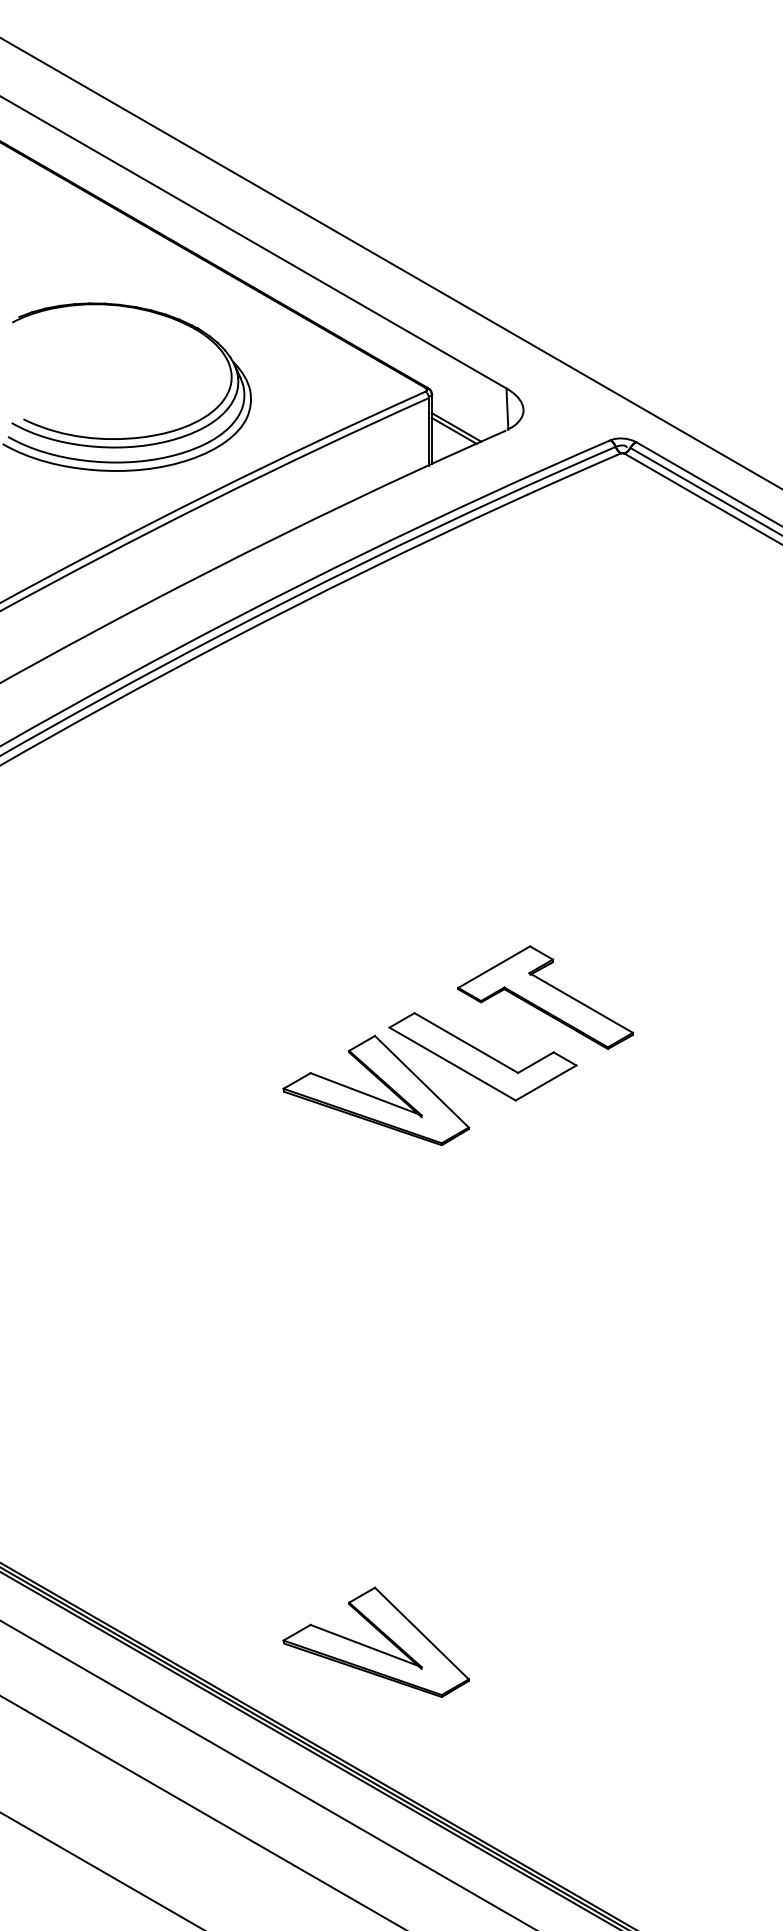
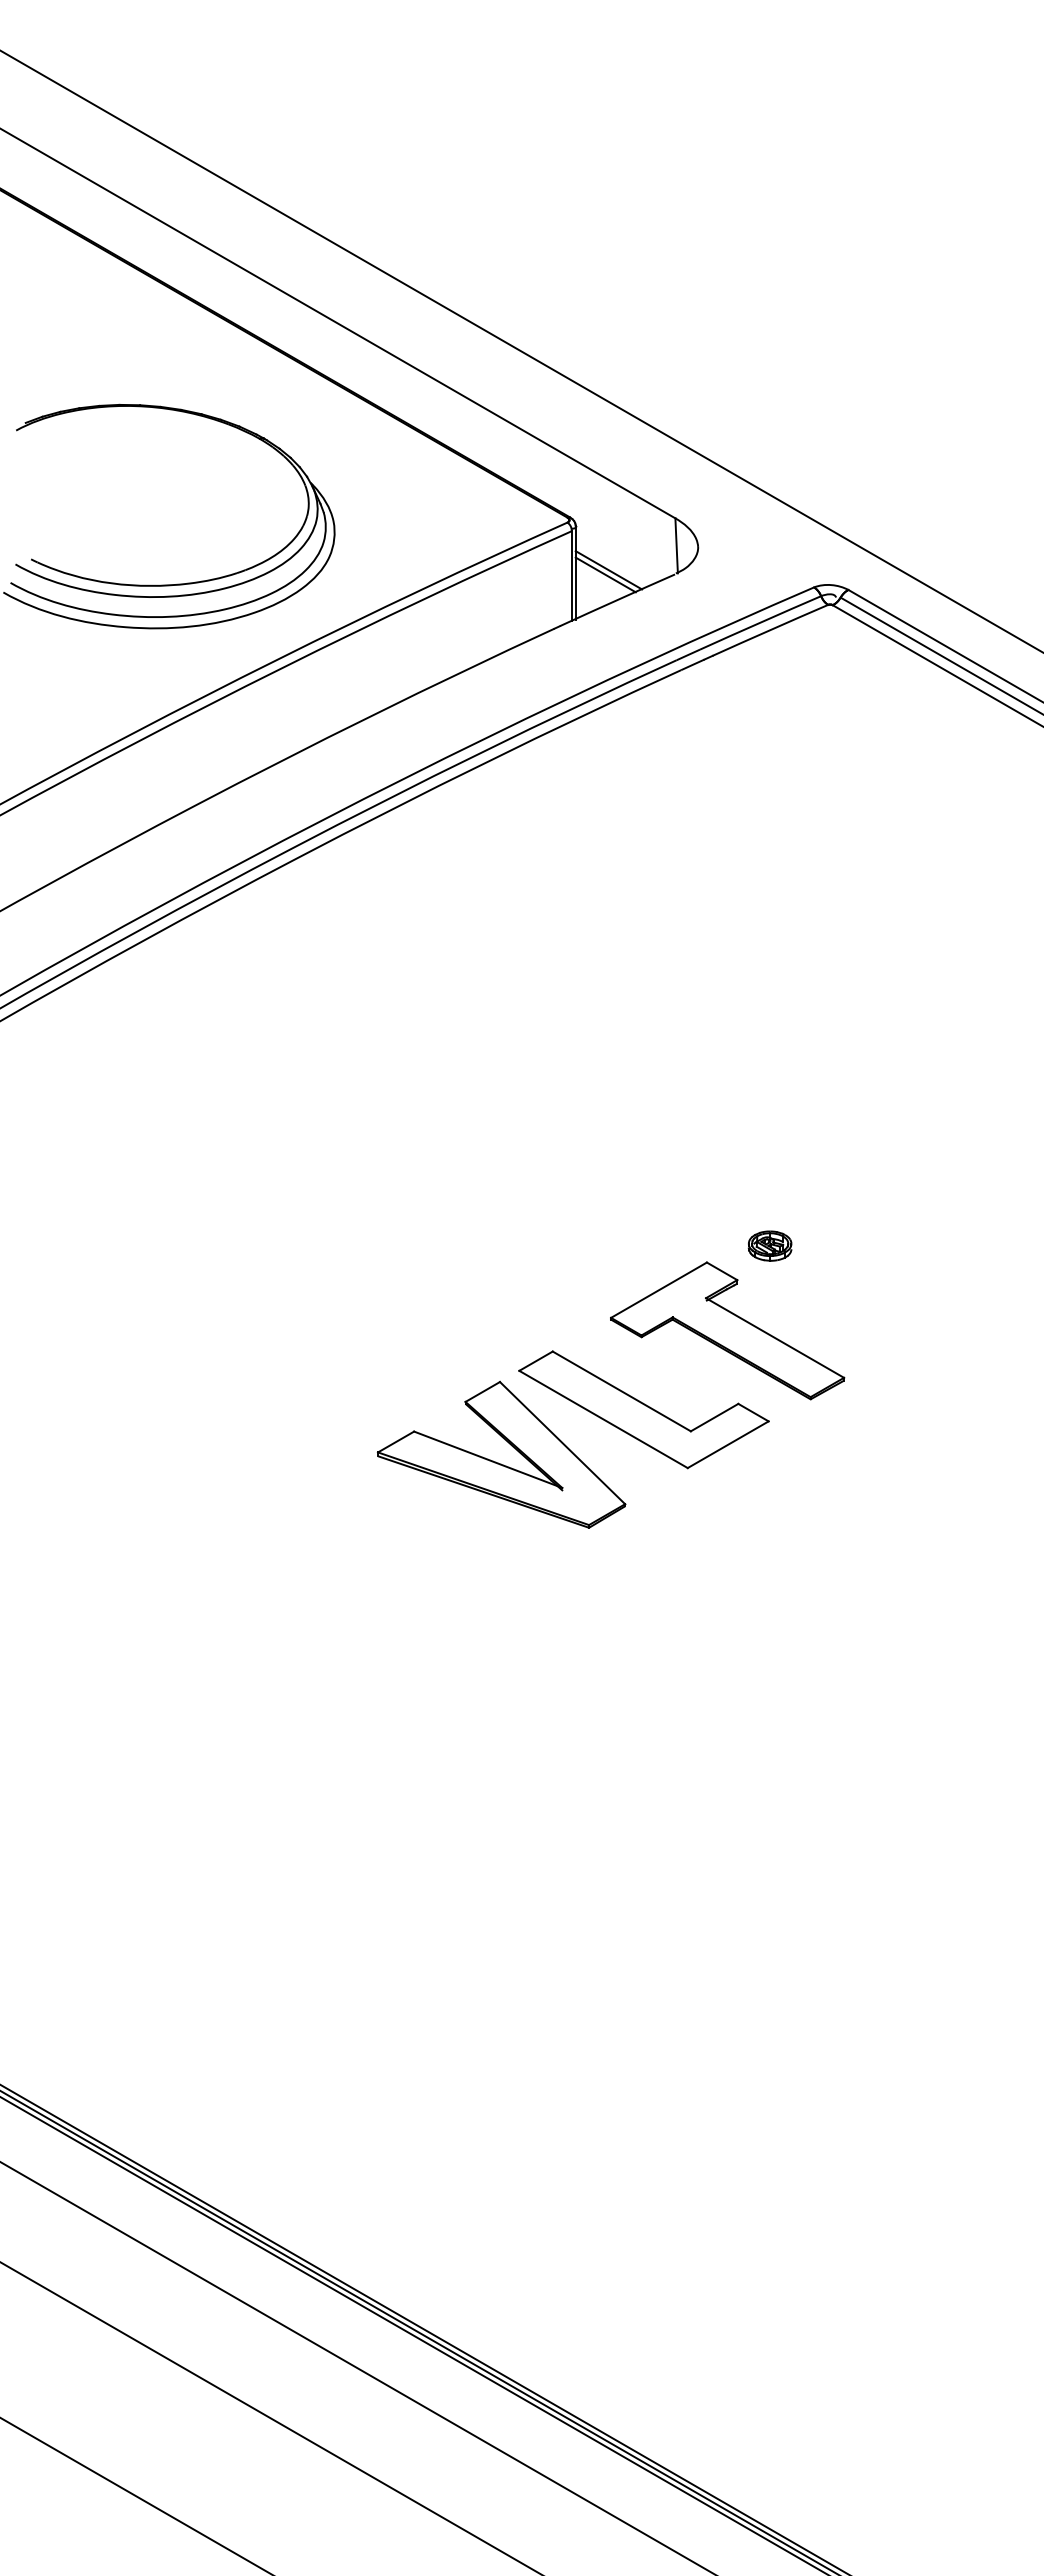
part: (577, 933) -> (769, 1245), added
part: (373, 1648) -> (498, 2198), removed

